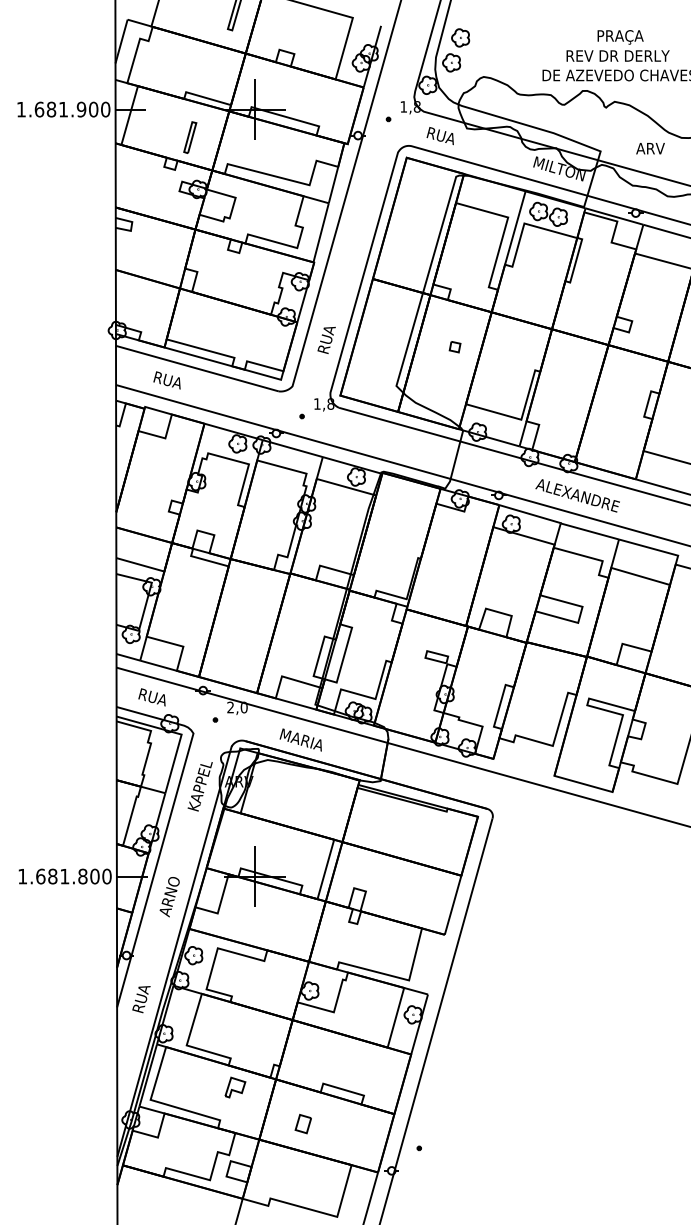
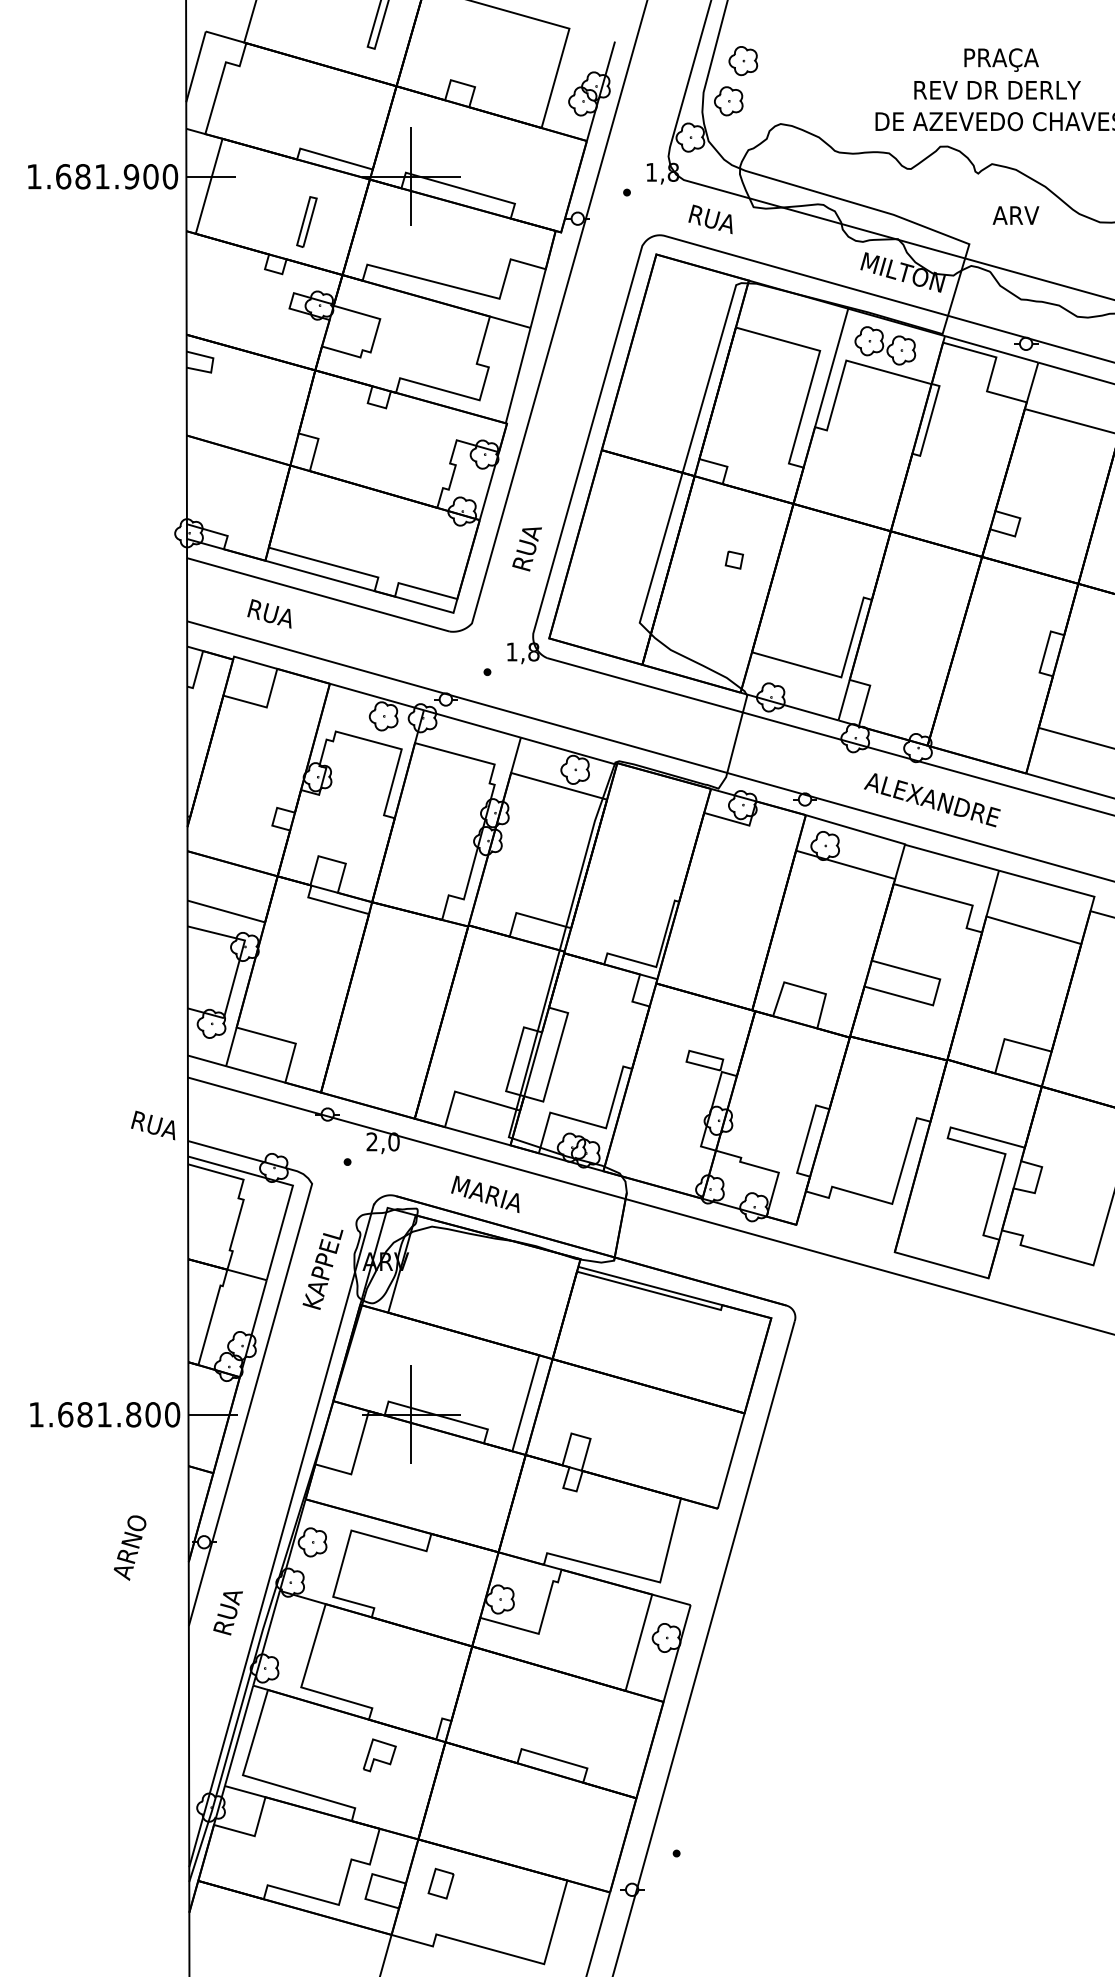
text: (650, 148) -> (1015, 215), moved
text: (151, 697) -> (152, 1125), moved
text: (169, 897) -> (129, 1548), moved
part: (302, 1123) -> (439, 1882), moved

